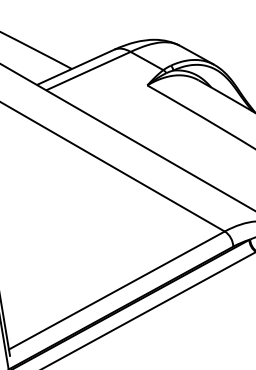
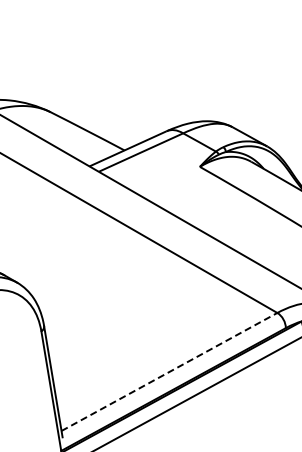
line: (116, 290) -> (169, 371), solid -> dashed

